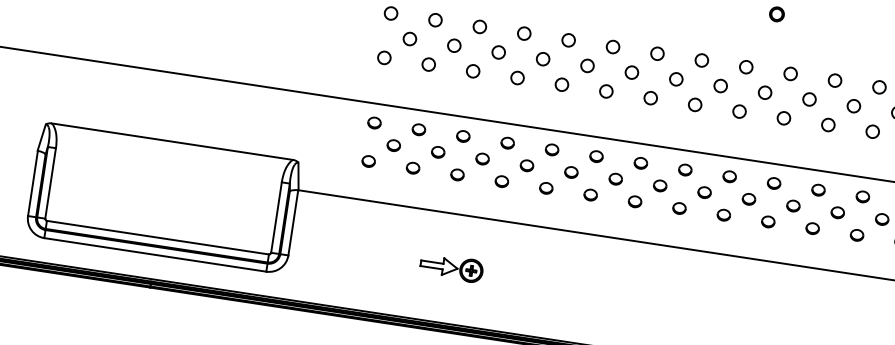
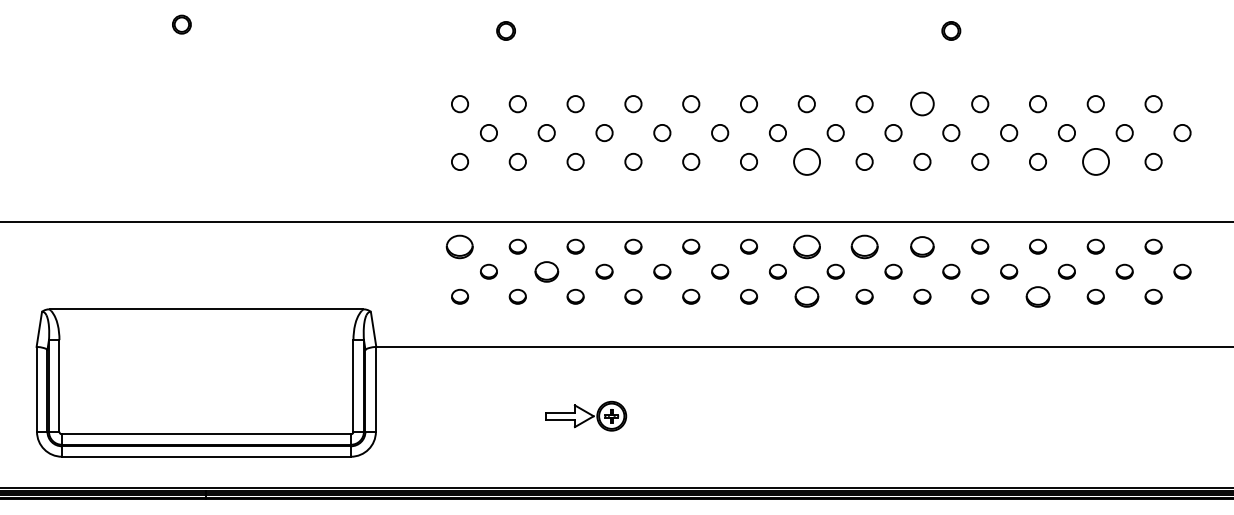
circle: (746, 67) -> (922, 104), size x1.4
circle: (650, 97) -> (806, 161), size x1.6
part: (374, 122) -> (460, 246), size x1.6
circle: (872, 131) -> (1095, 161), size x1.6
part: (438, 152) -> (546, 271), size x1.4
part: (640, 163) -> (806, 246), size x1.6
part: (685, 169) -> (864, 246), size x1.6
part: (729, 176) -> (922, 246), size x1.4
part: (634, 201) -> (806, 296), size x1.4
part: (812, 228) -> (1037, 296), size x1.4

